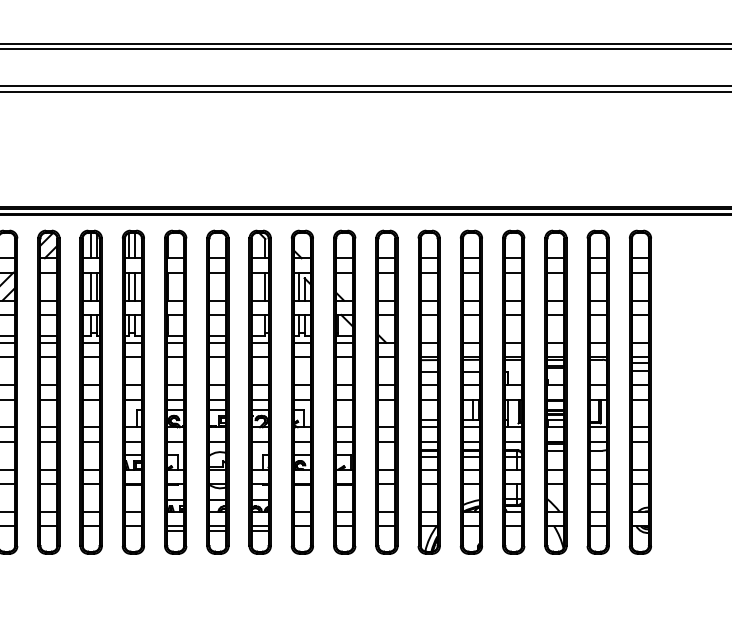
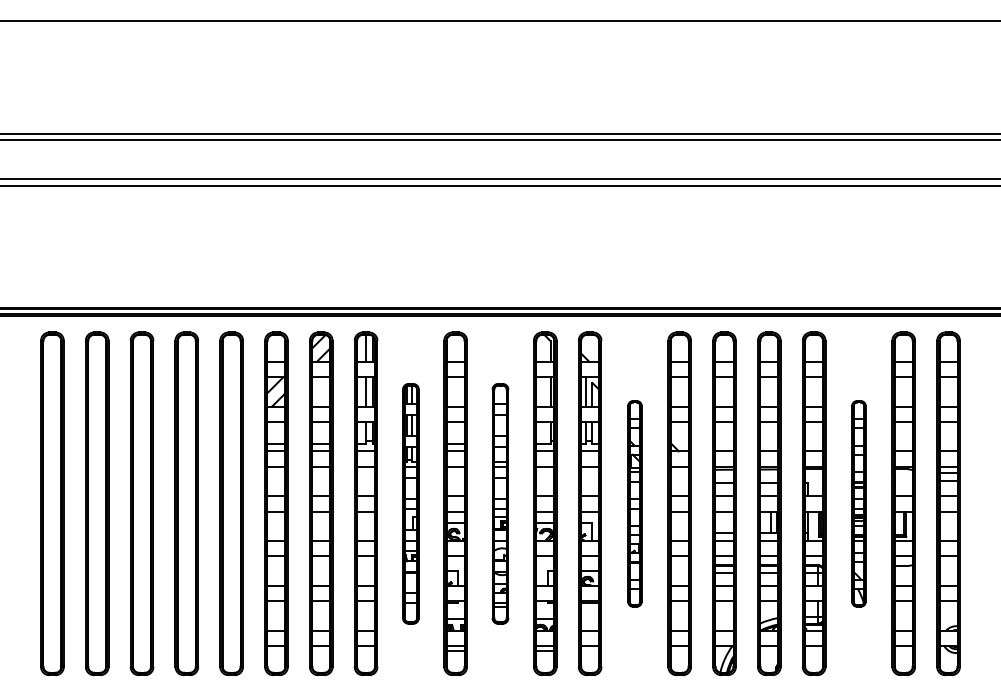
part: (133, 391) -> (410, 503), size x0.7
part: (217, 391) -> (500, 503), size x0.7
part: (344, 391) -> (634, 503), size x0.6
part: (555, 391) -> (858, 503), size x0.6

